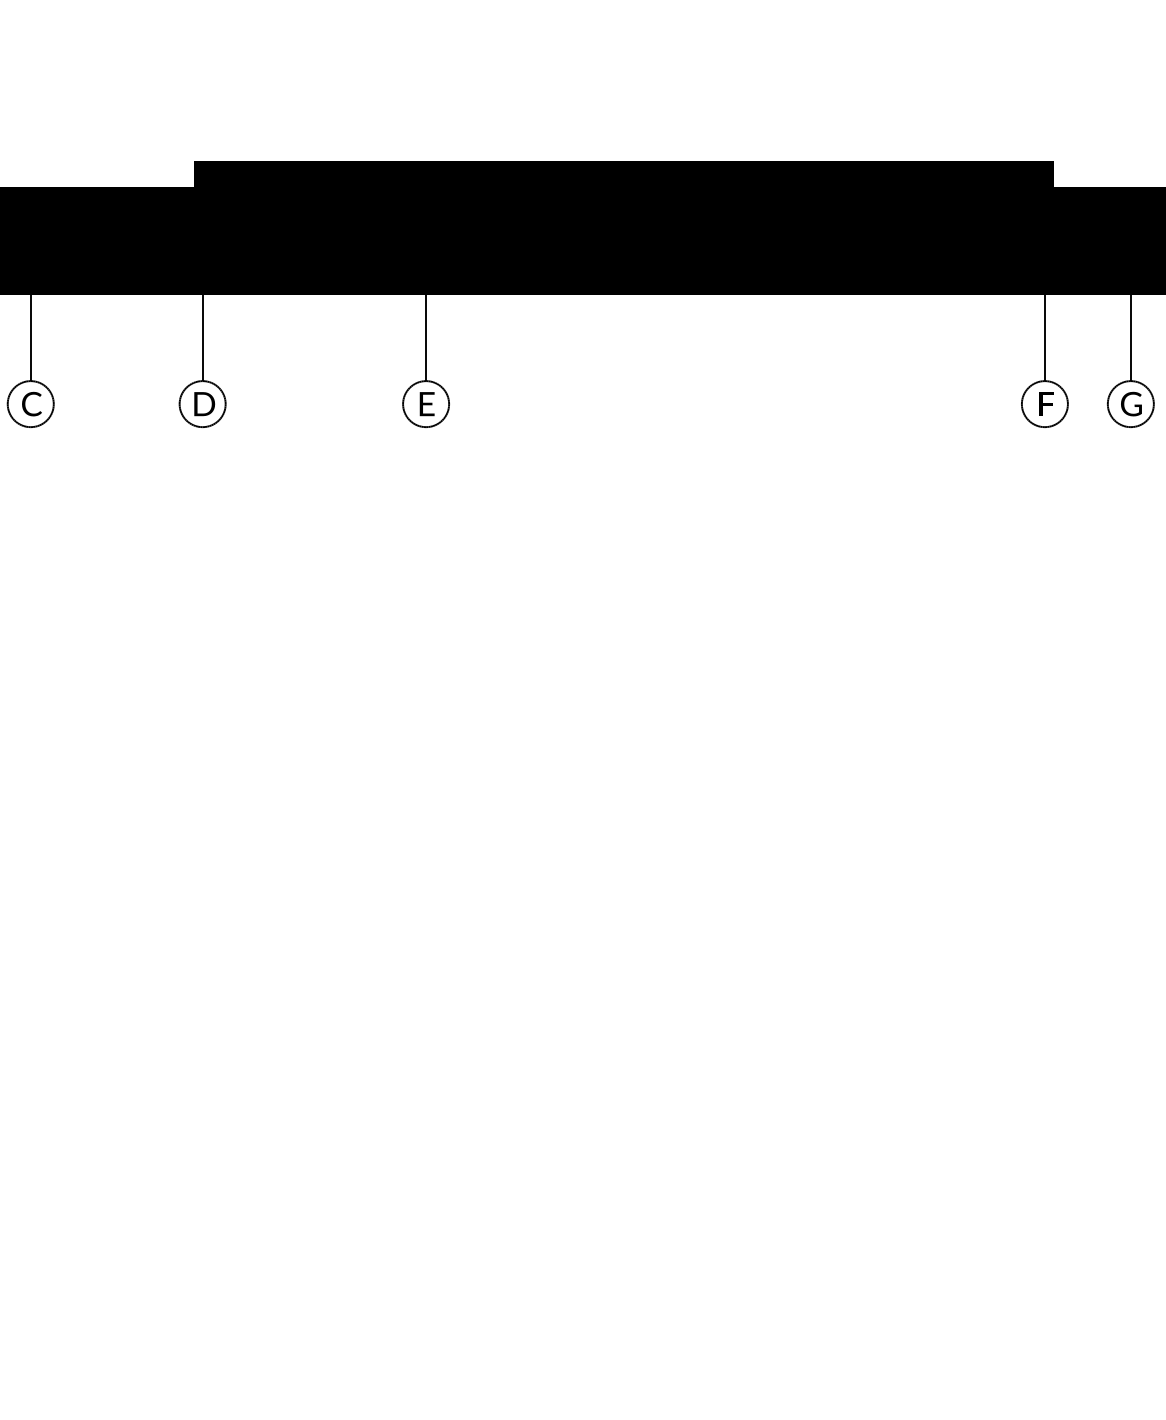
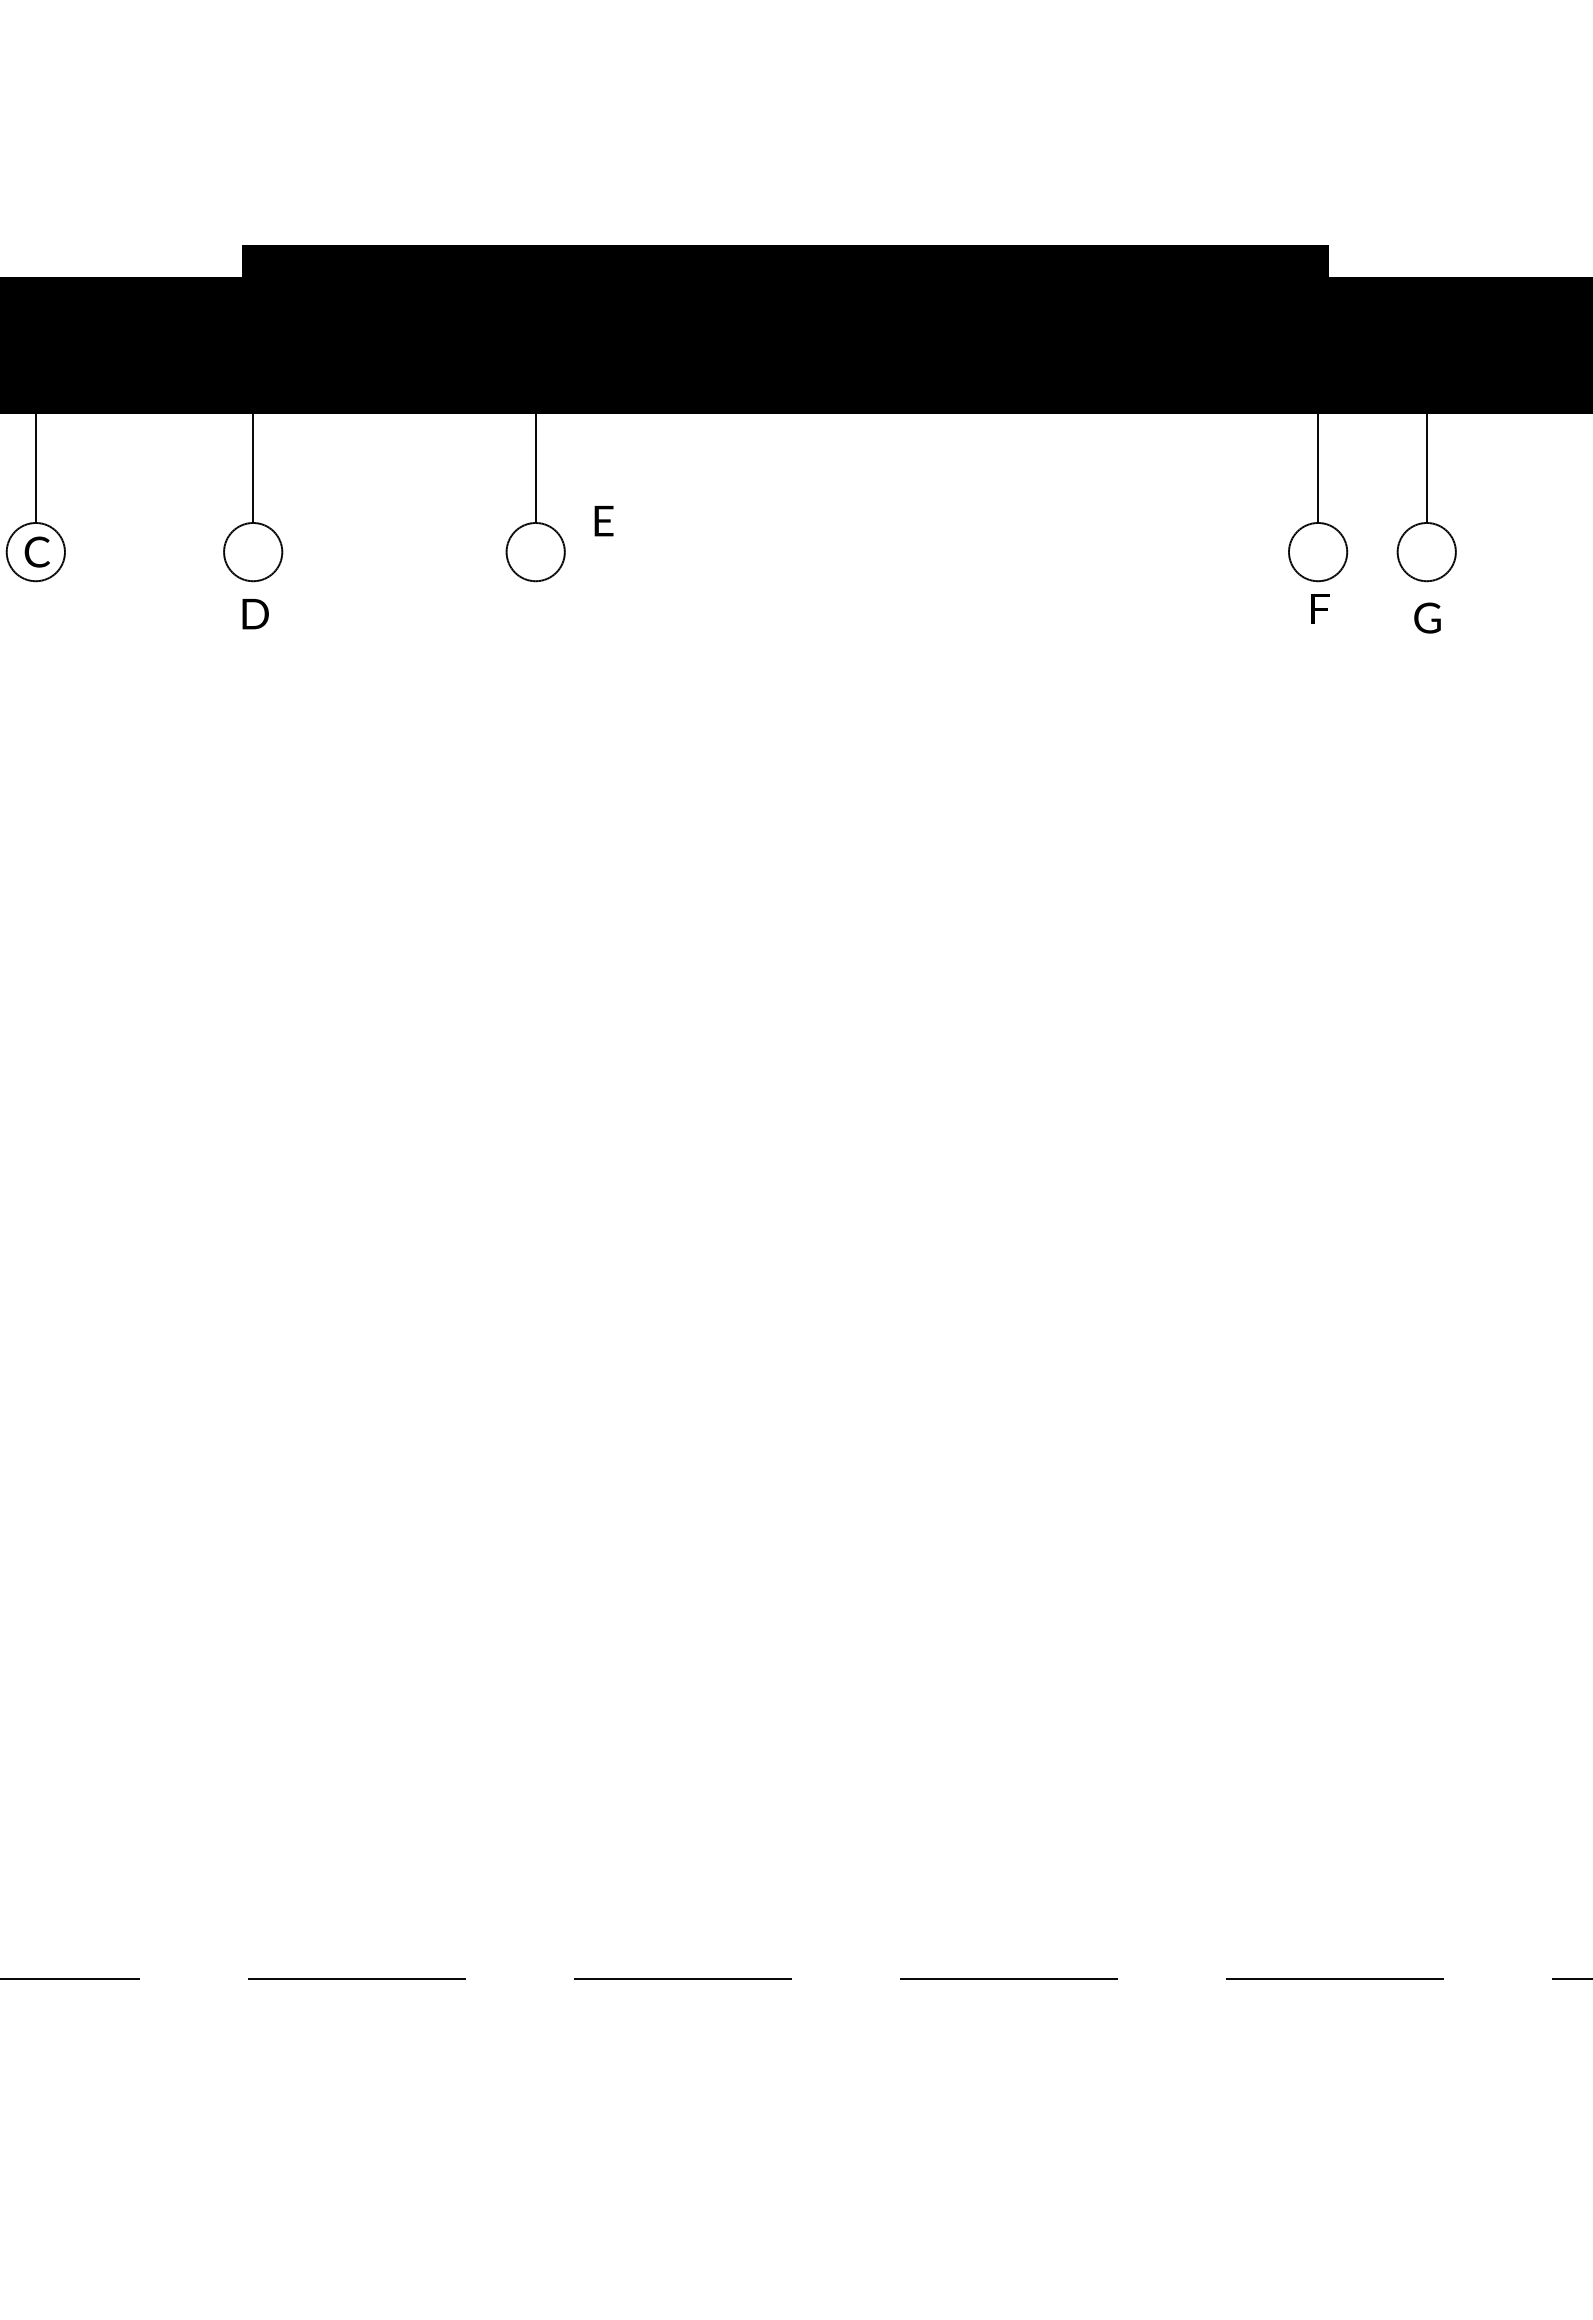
text: (1046, 403) -> (1320, 608), moved
text: (1131, 403) -> (1427, 617), moved
text: (204, 404) -> (255, 614), moved
text: (426, 404) -> (603, 521), moved

